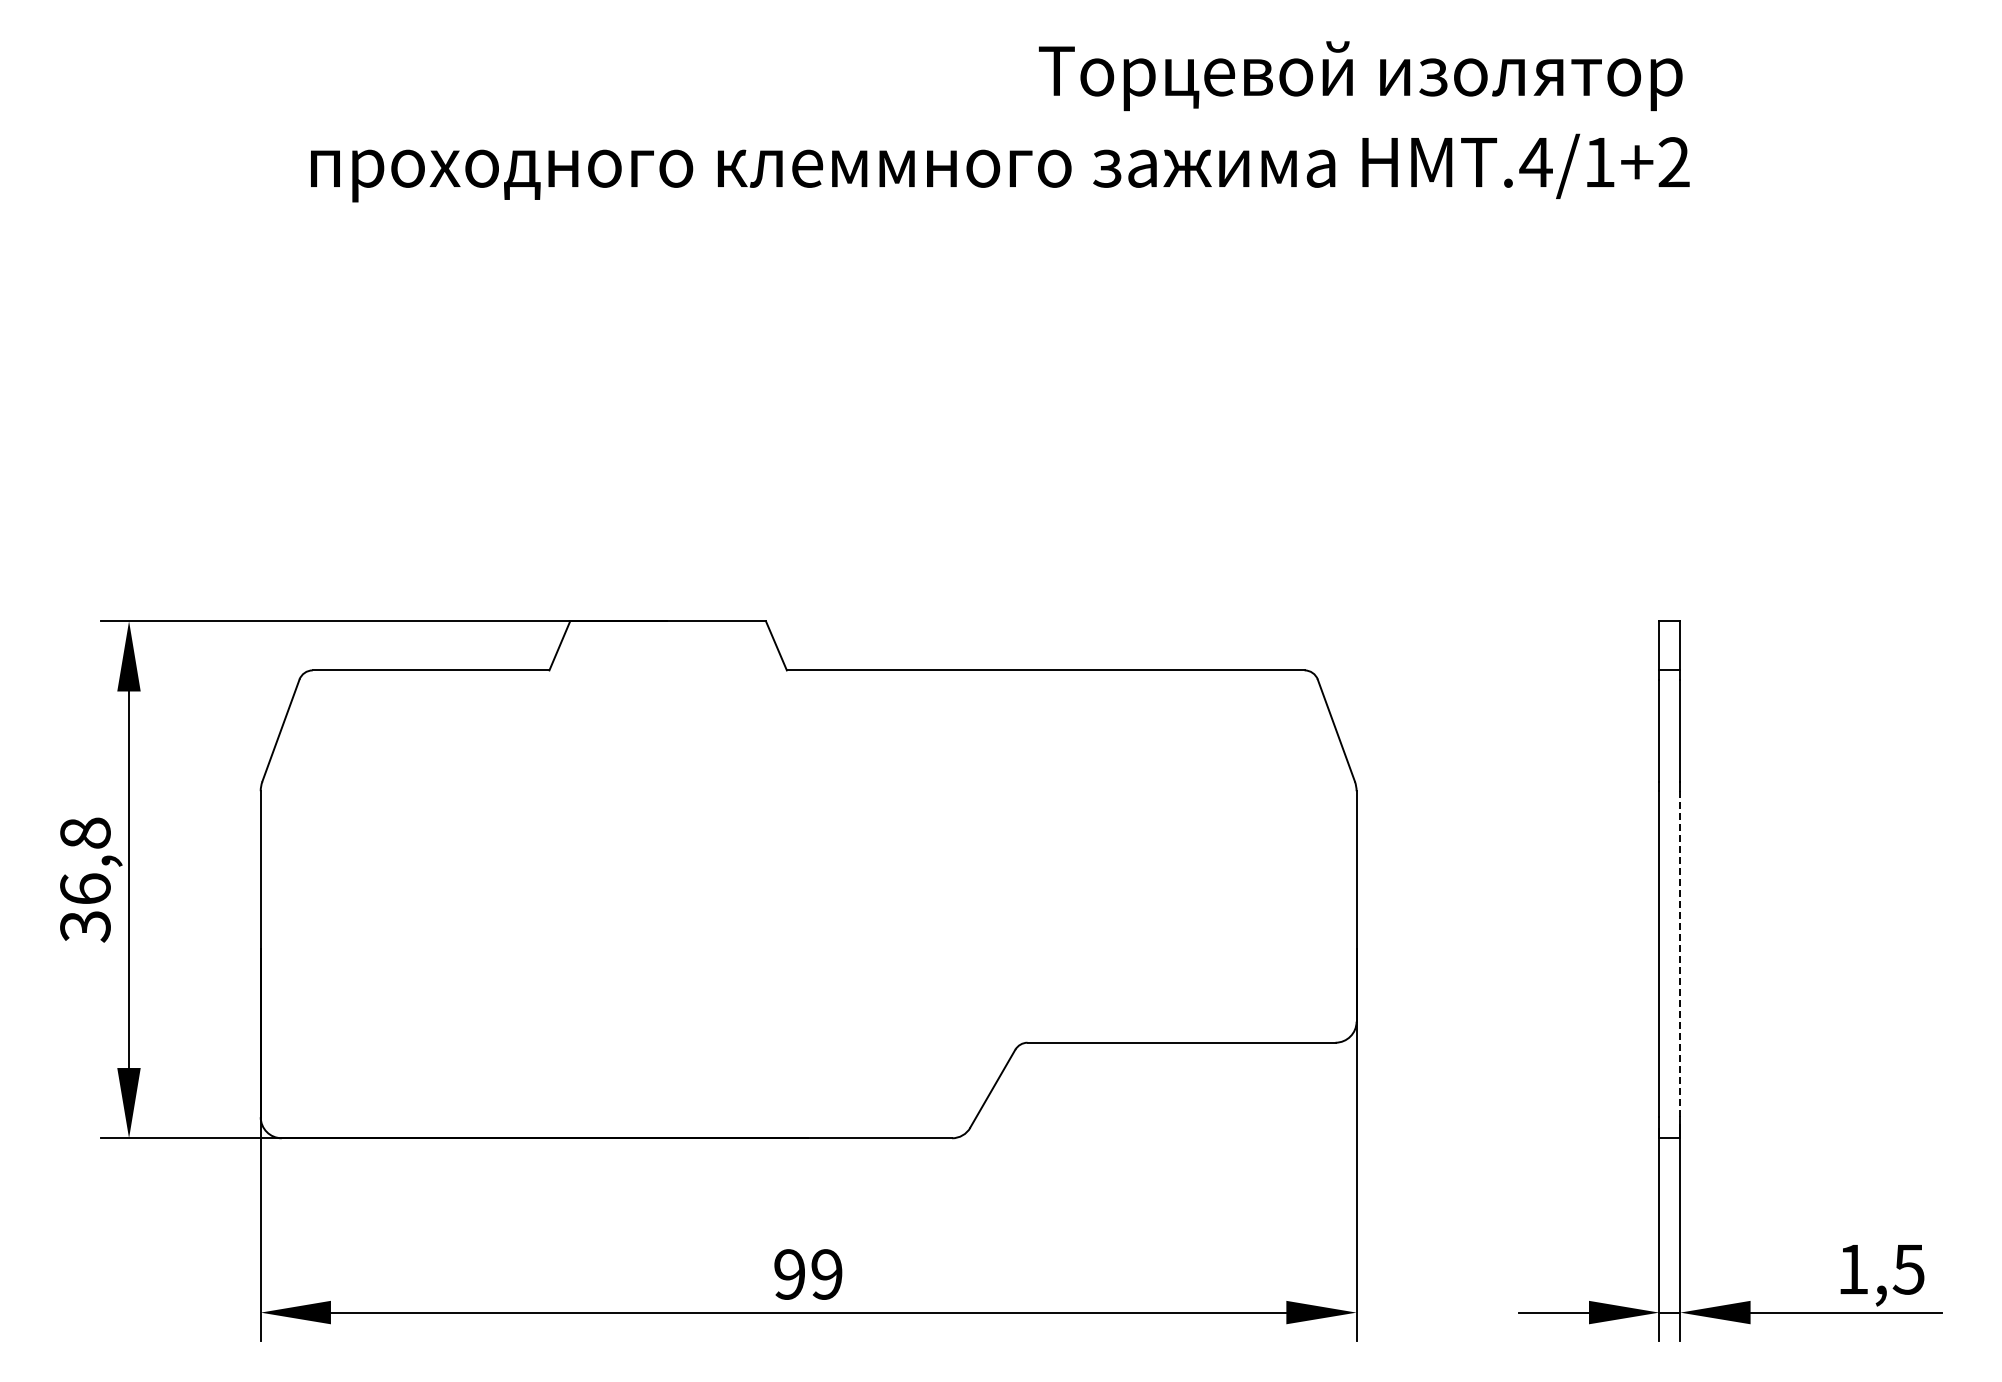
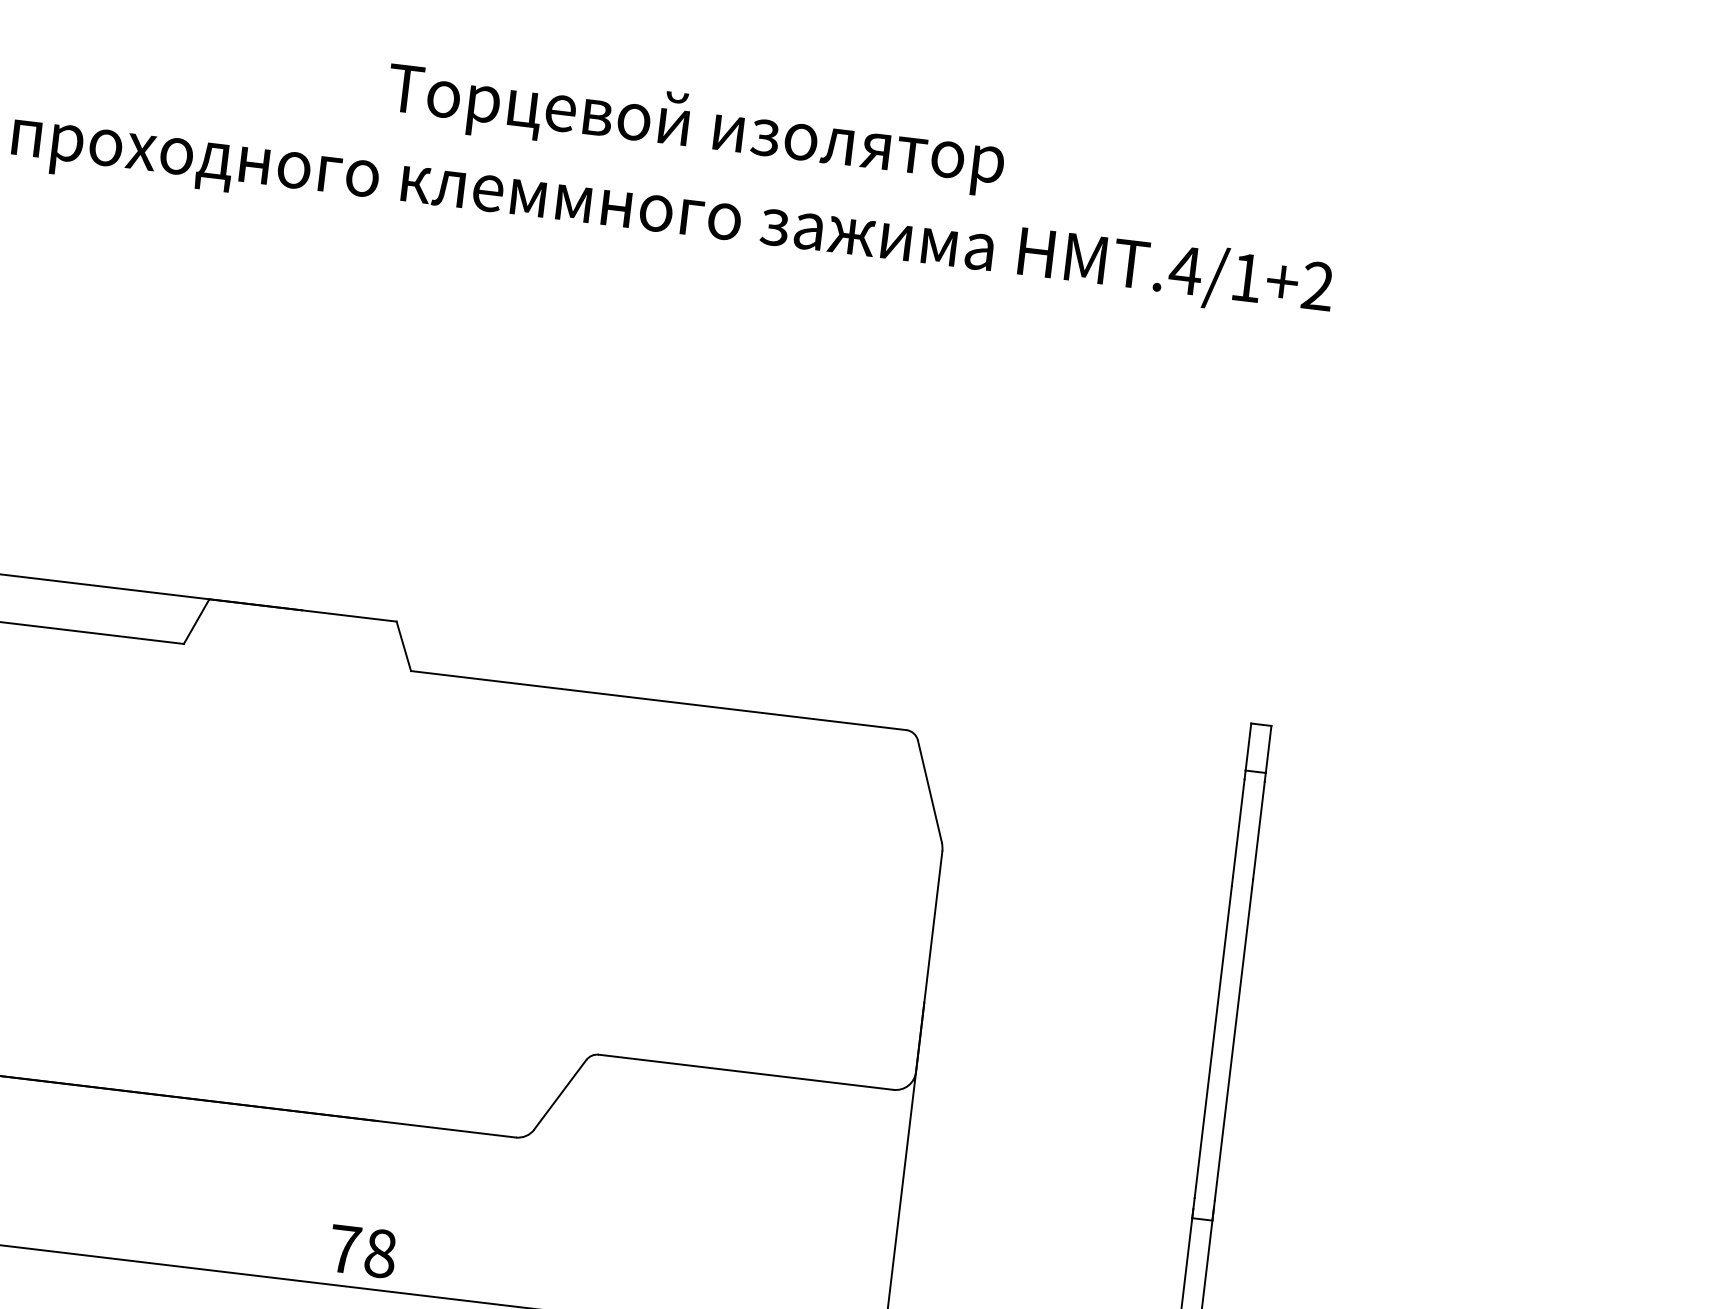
text: (1360, 76) -> (695, 128), moved
line: (1680, 954) -> (1233, 1044), dashed -> solid
text: (808, 1274) -> (362, 1251), 99 -> 78

